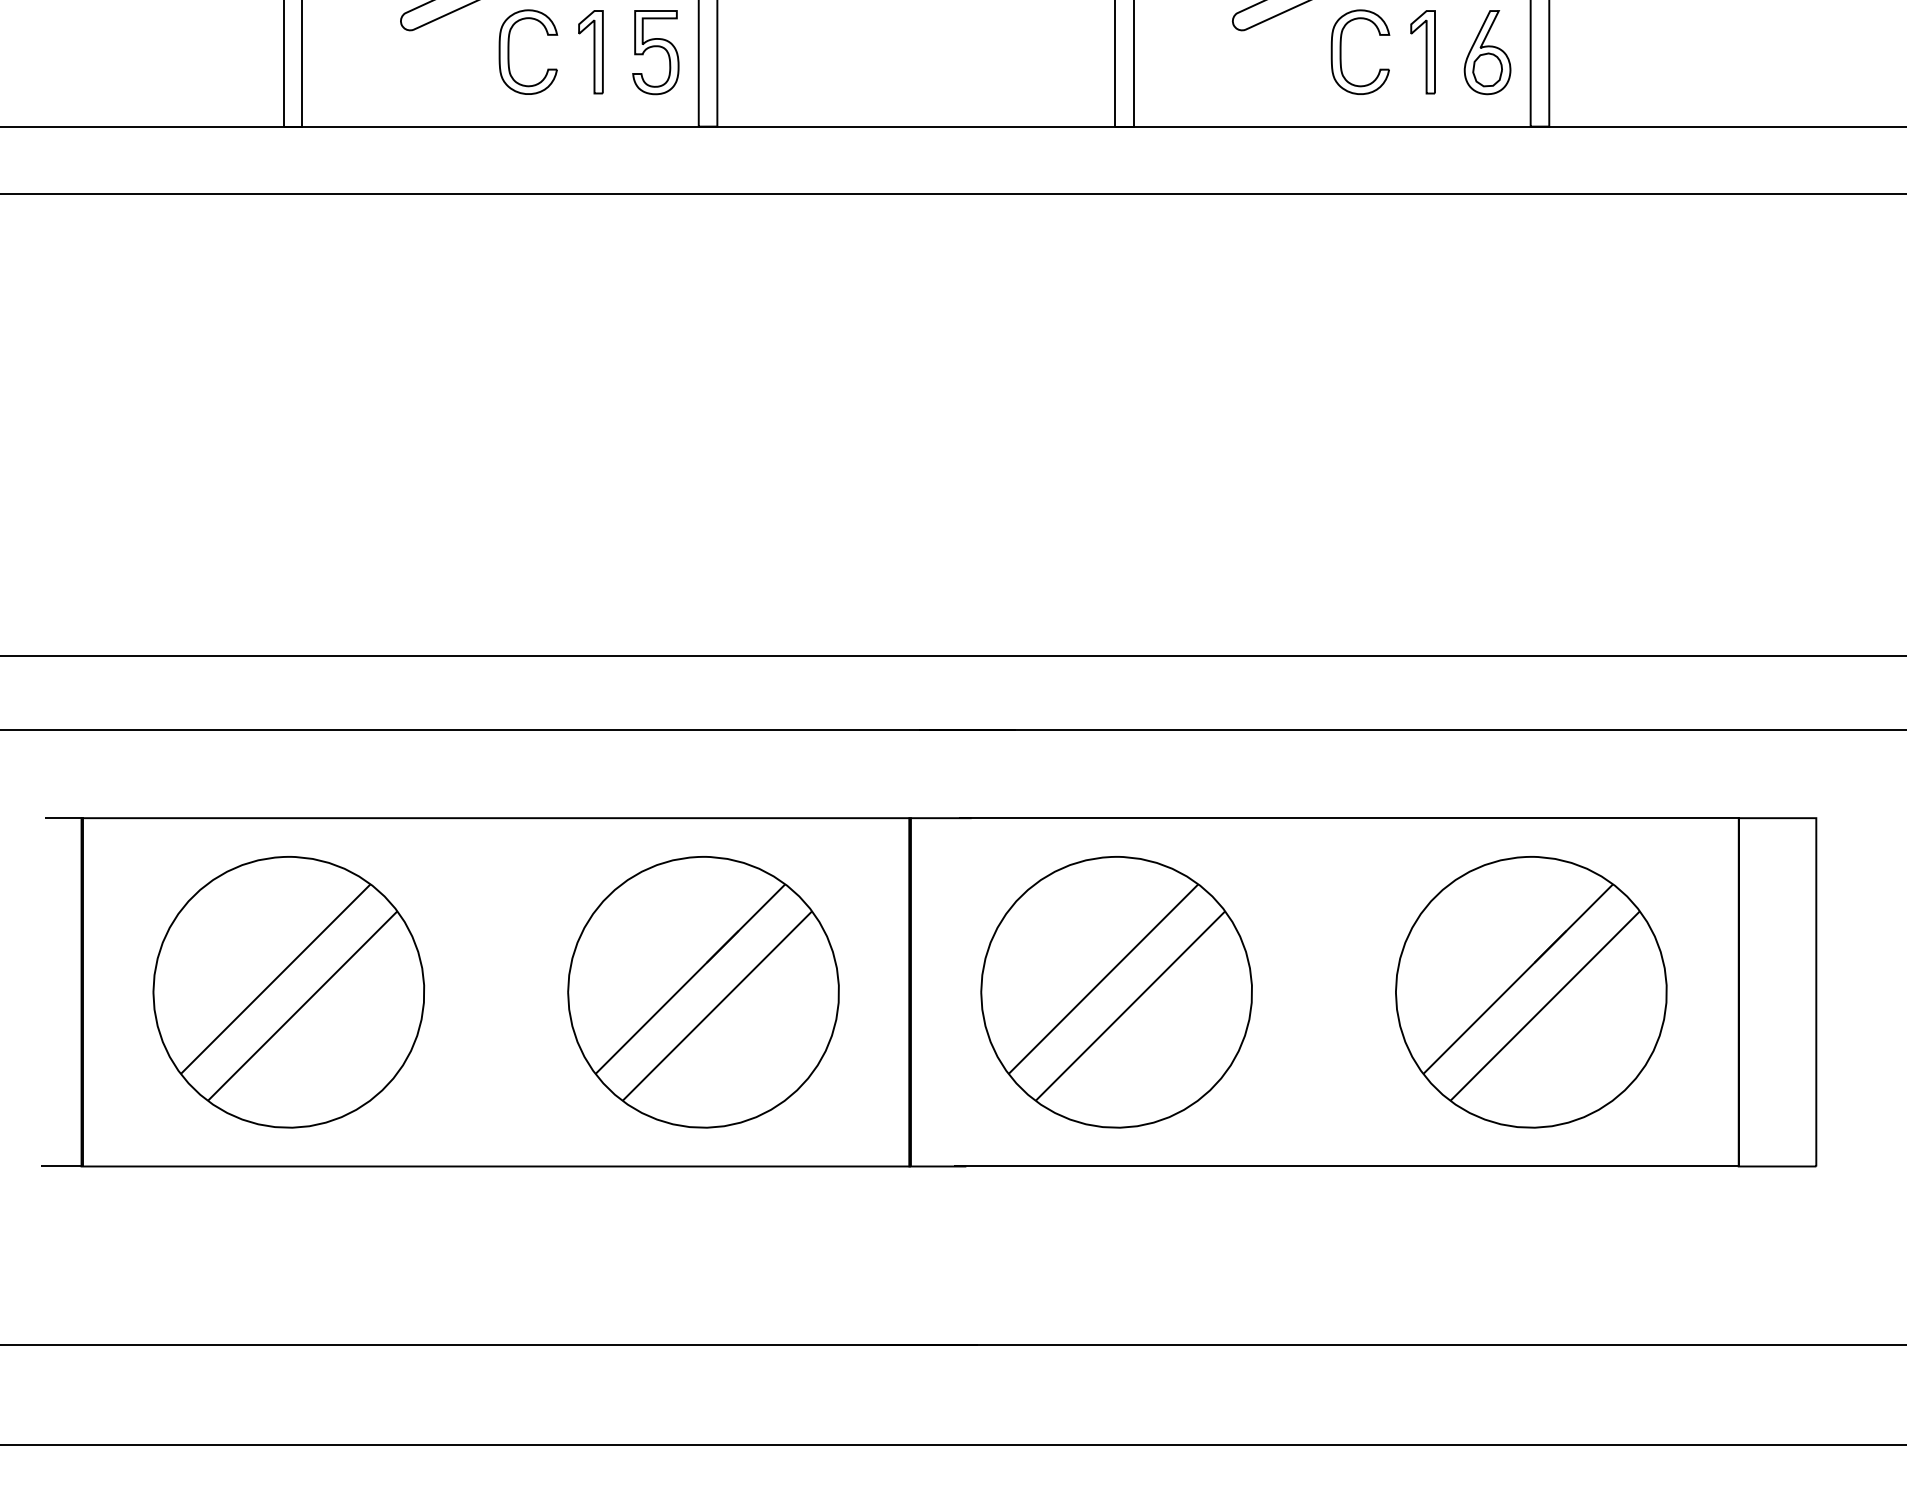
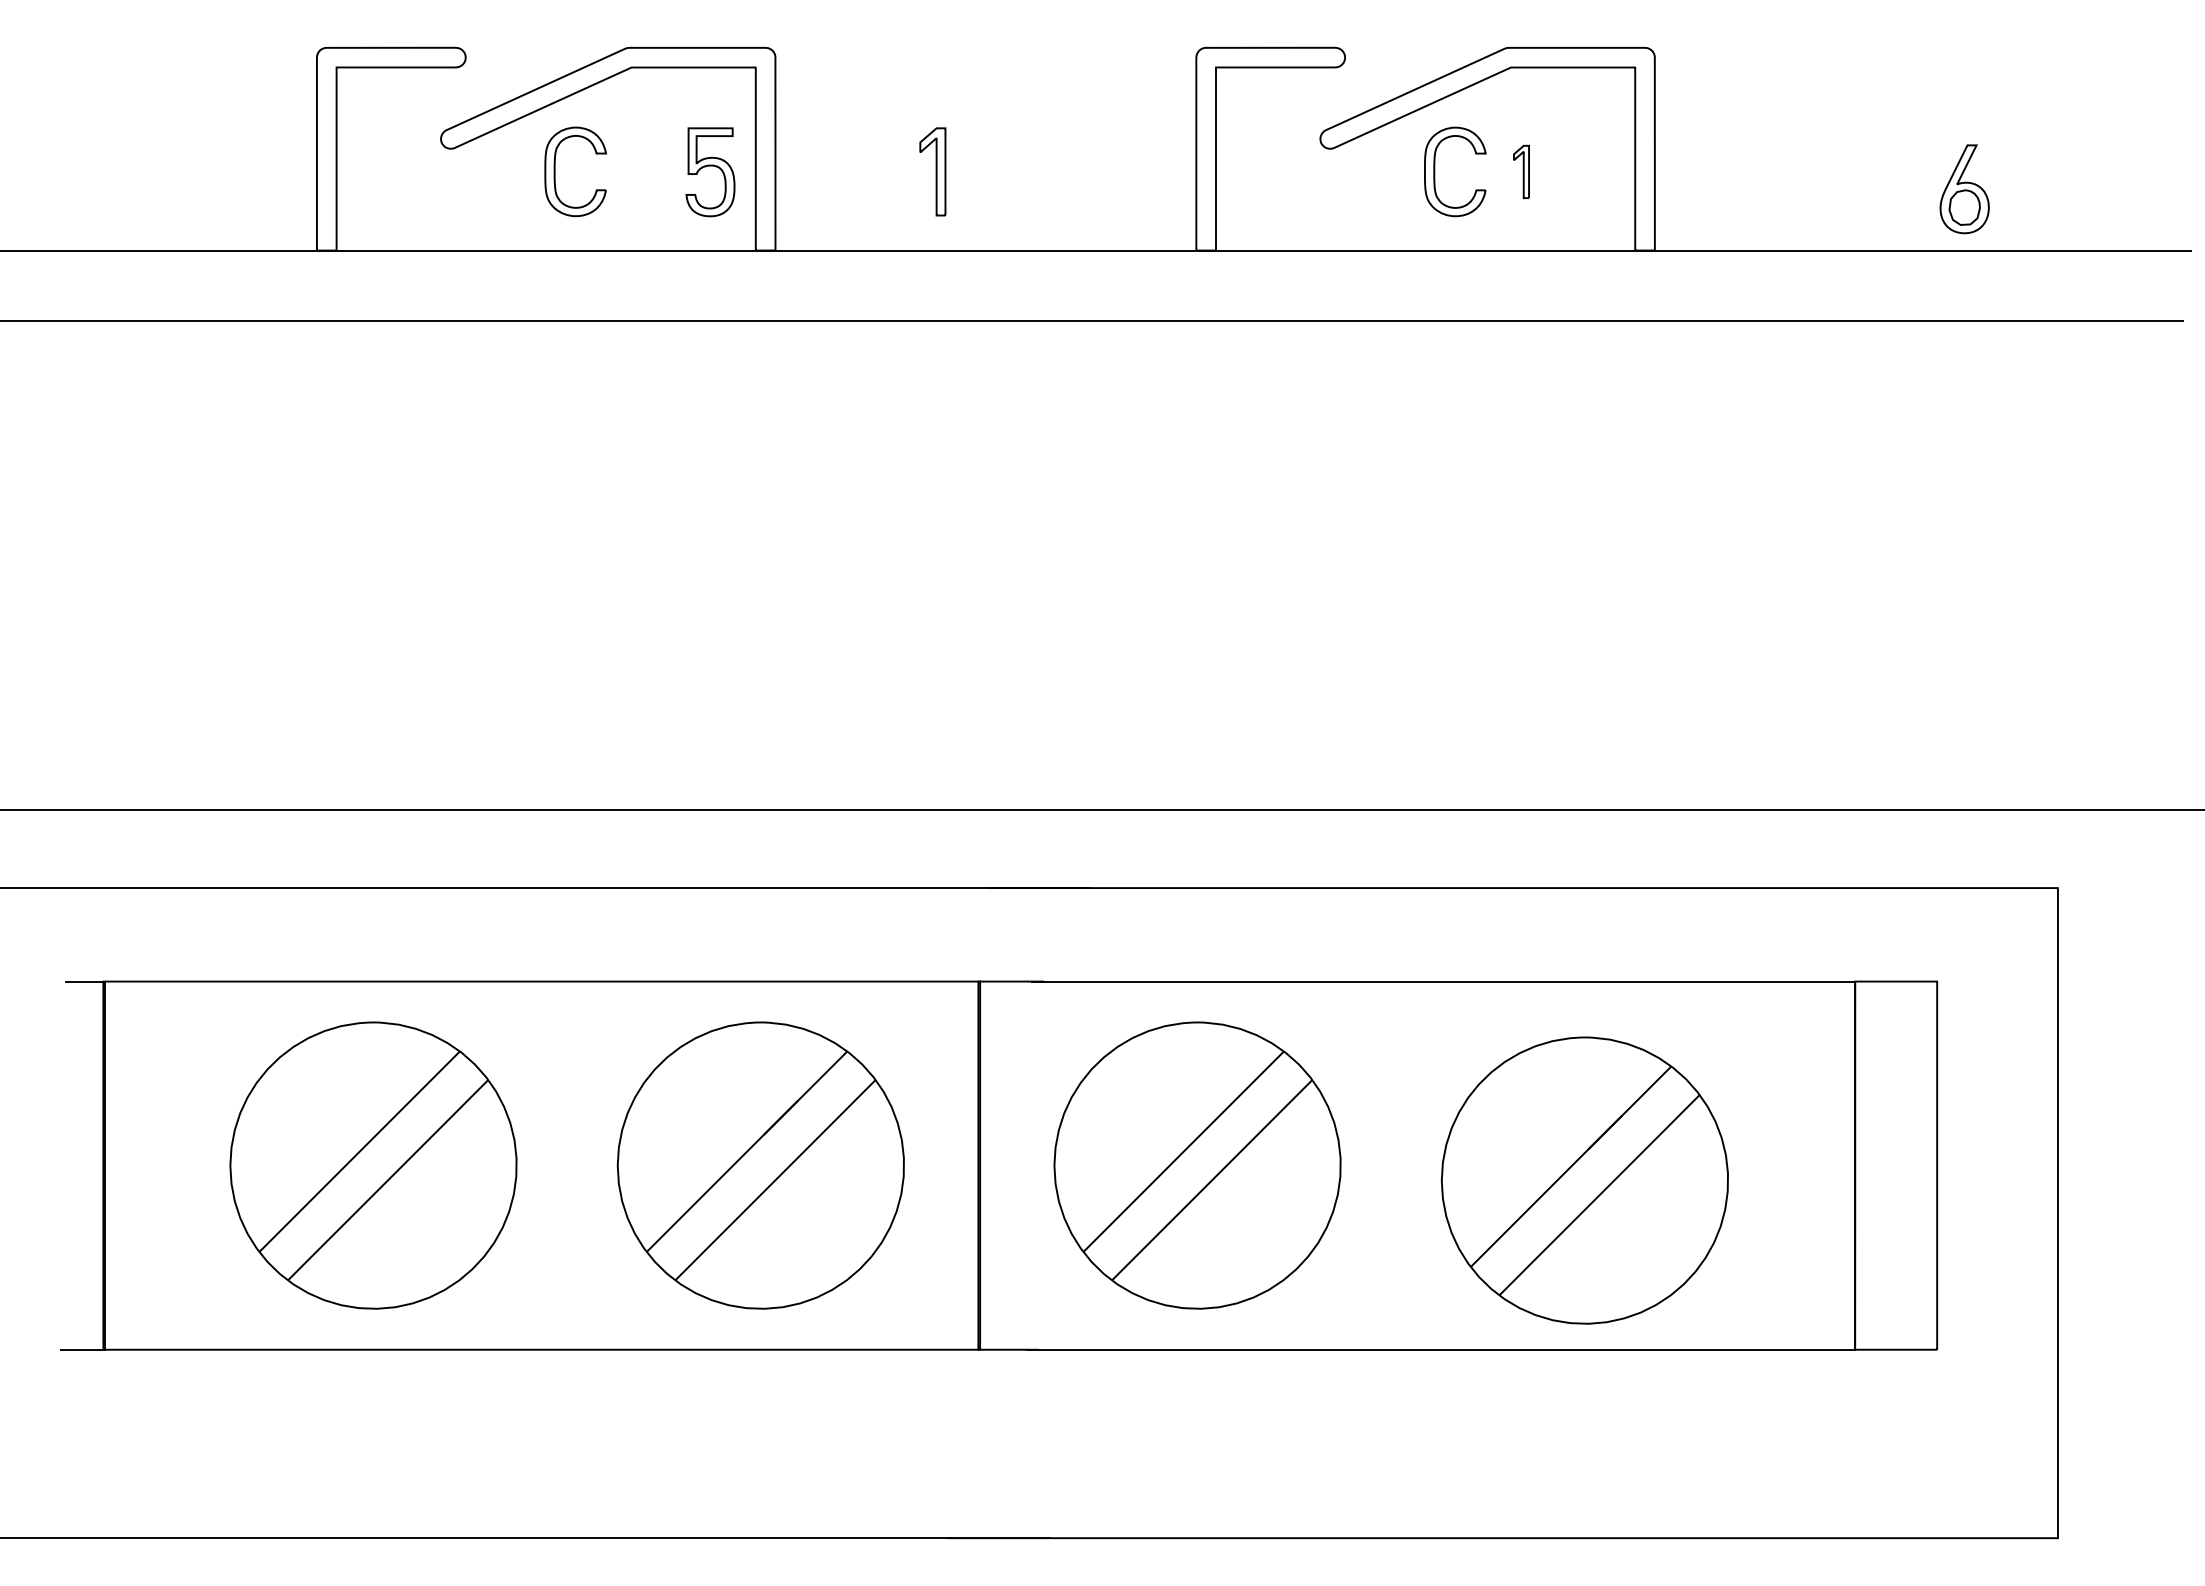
part: (590, 51) -> (932, 171), moved
part: (1423, 51) -> (1521, 171), size x0.6
part: (1487, 52) -> (1964, 189), moved
part: (288, 992) -> (373, 1165), moved
part: (1530, 992) -> (1584, 1180), moved

